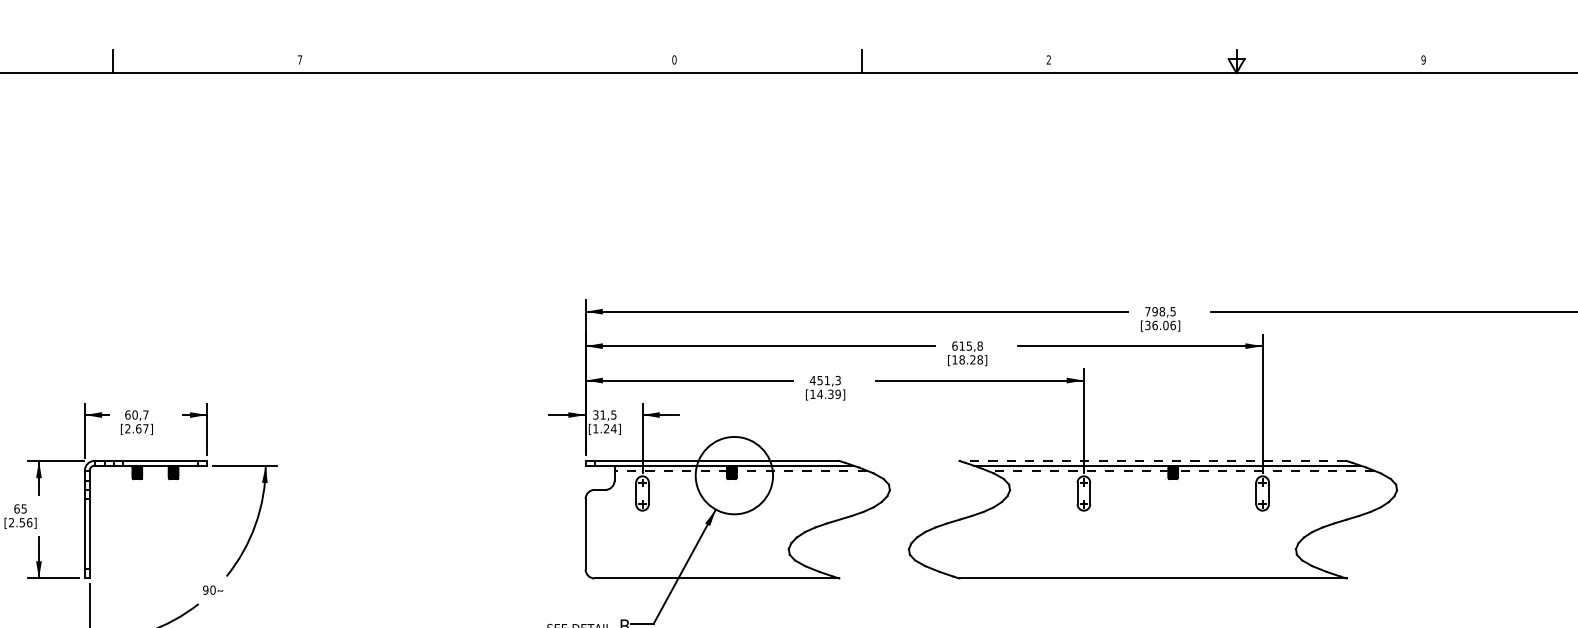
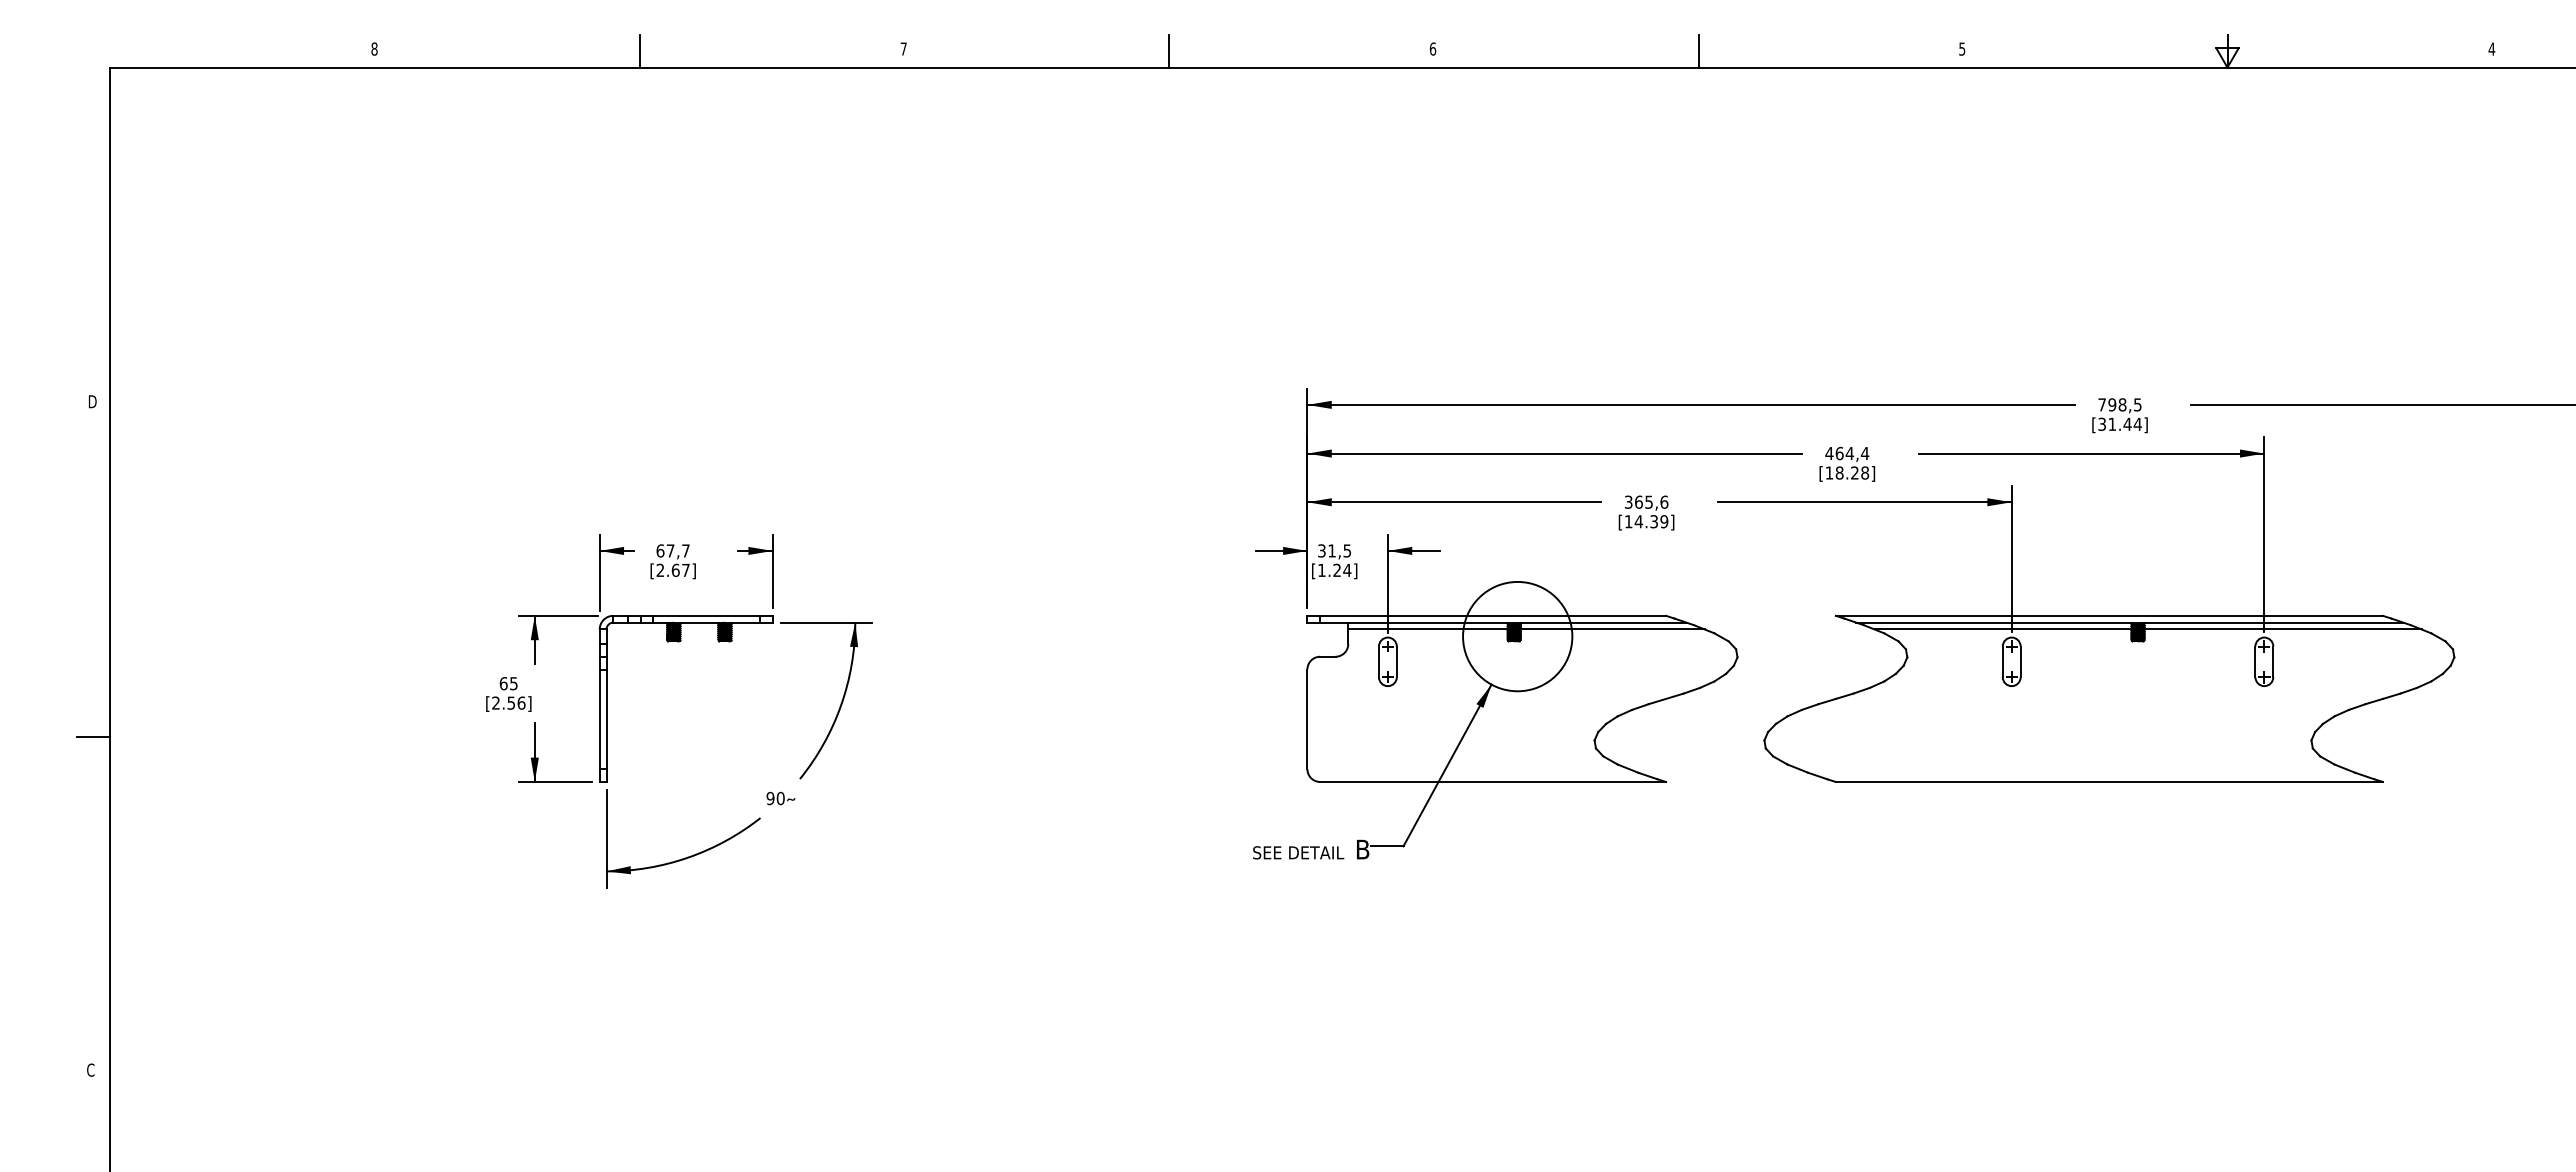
text: (674, 59) -> (1433, 48), 0 -> 6
text: (1049, 59) -> (1962, 48), 2 -> 5
text: (1423, 59) -> (2491, 48), 9 -> 4
line: (487, 61) -> (1168, 51), added
text: (1163, 324) -> (2124, 423), [36.06] -> [31.44]
text: (967, 346) -> (1847, 453), 615,8 -> 464,4
text: (825, 380) -> (1646, 501), 451,3 -> 365,6
text: (135, 414) -> (670, 550), 60,7 -> 67,7
line: (1153, 460) -> (2109, 615), dashed -> solid
line: (671, 470) -> (1428, 629), dashed -> solid
line: (801, 470) -> (1612, 629), dashed -> solid
line: (1078, 470) -> (2003, 629), dashed -> solid
line: (1275, 470) -> (2282, 629), dashed -> solid

